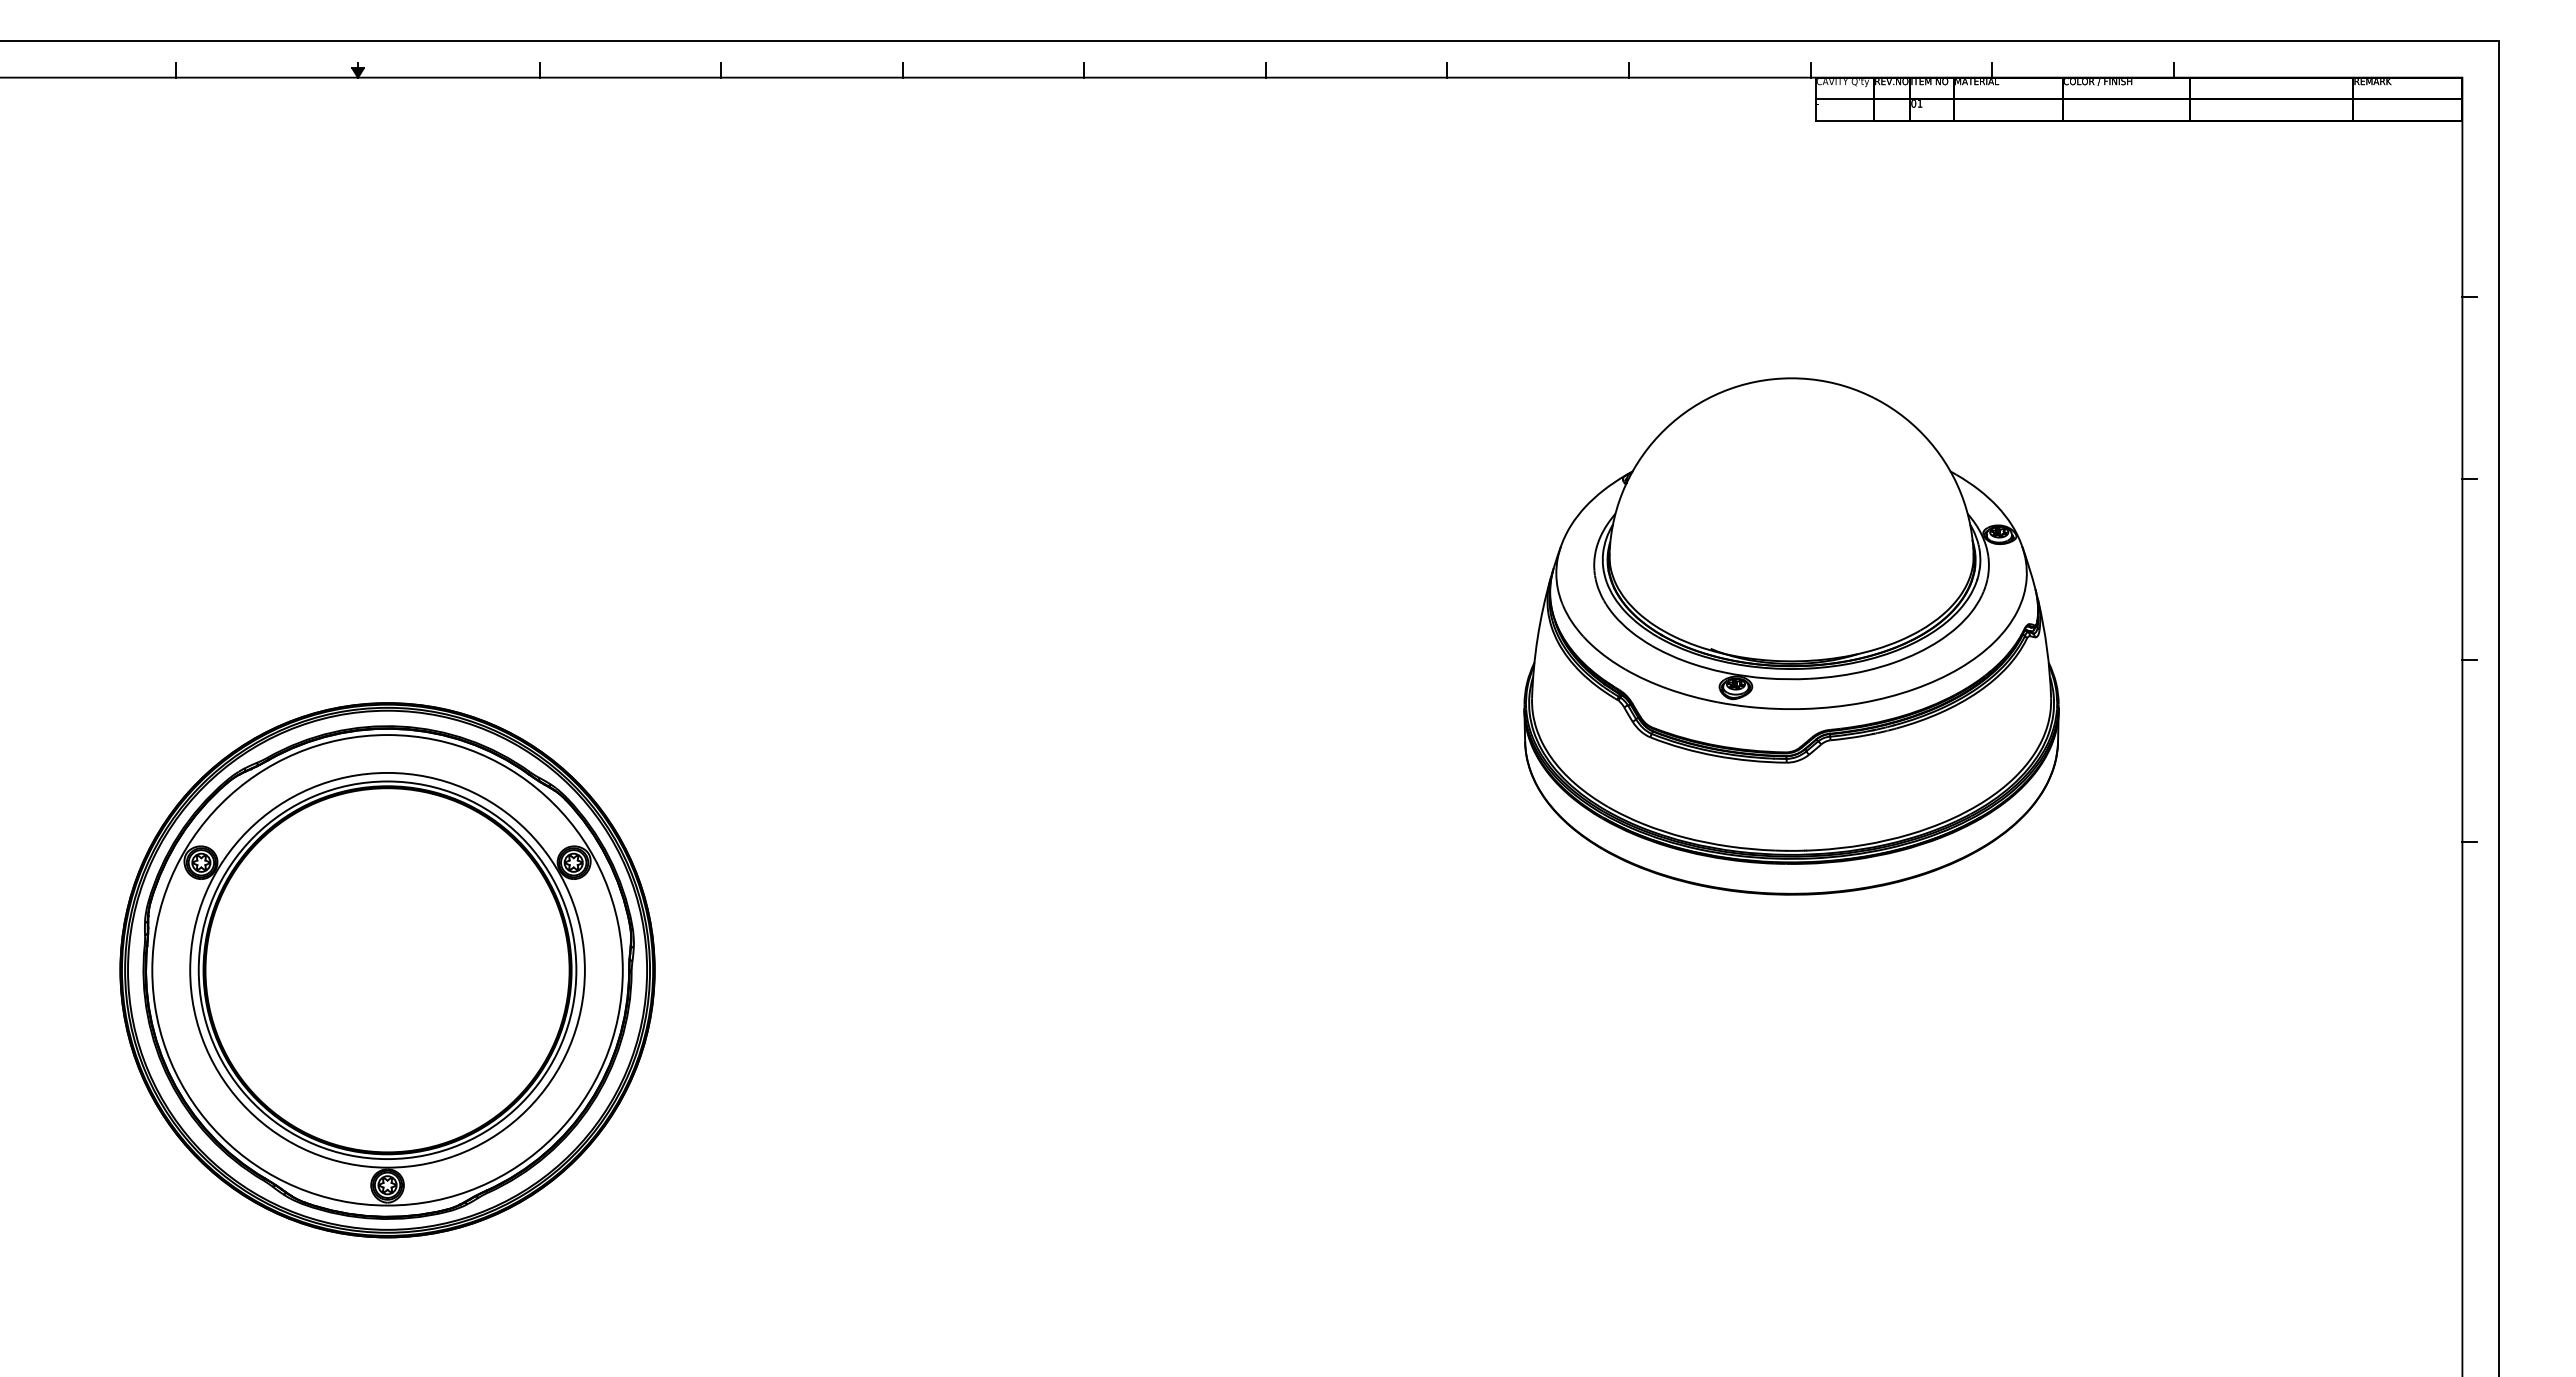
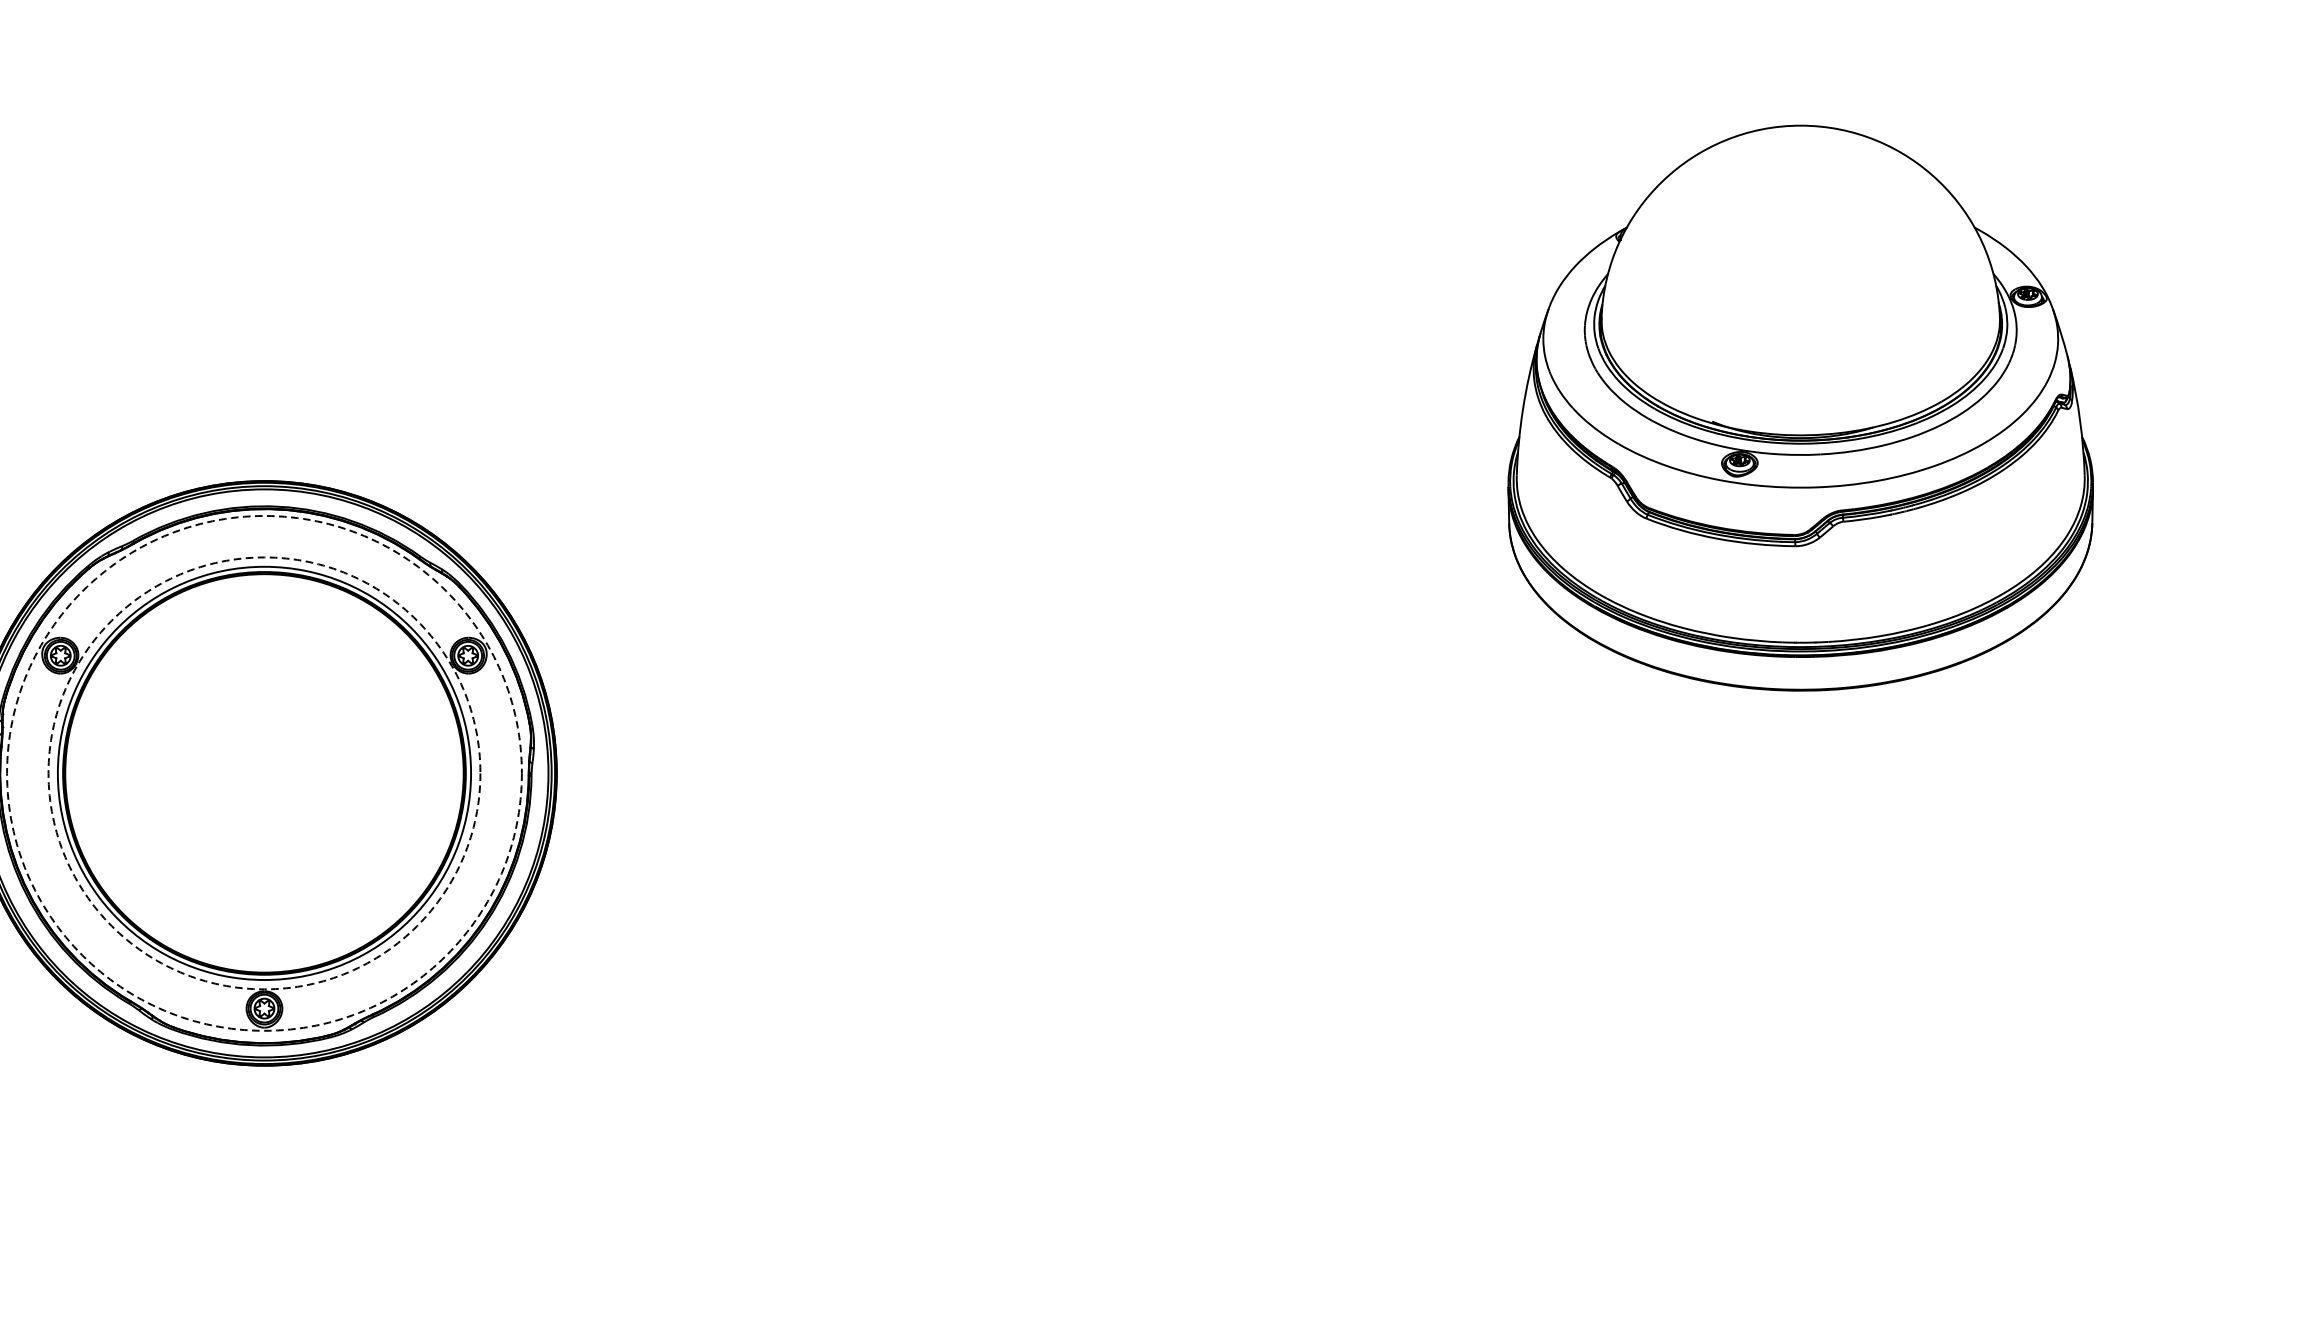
circle: (387, 969) -> (264, 772), solid -> dashed
circle: (387, 970) -> (264, 773), solid -> dashed

